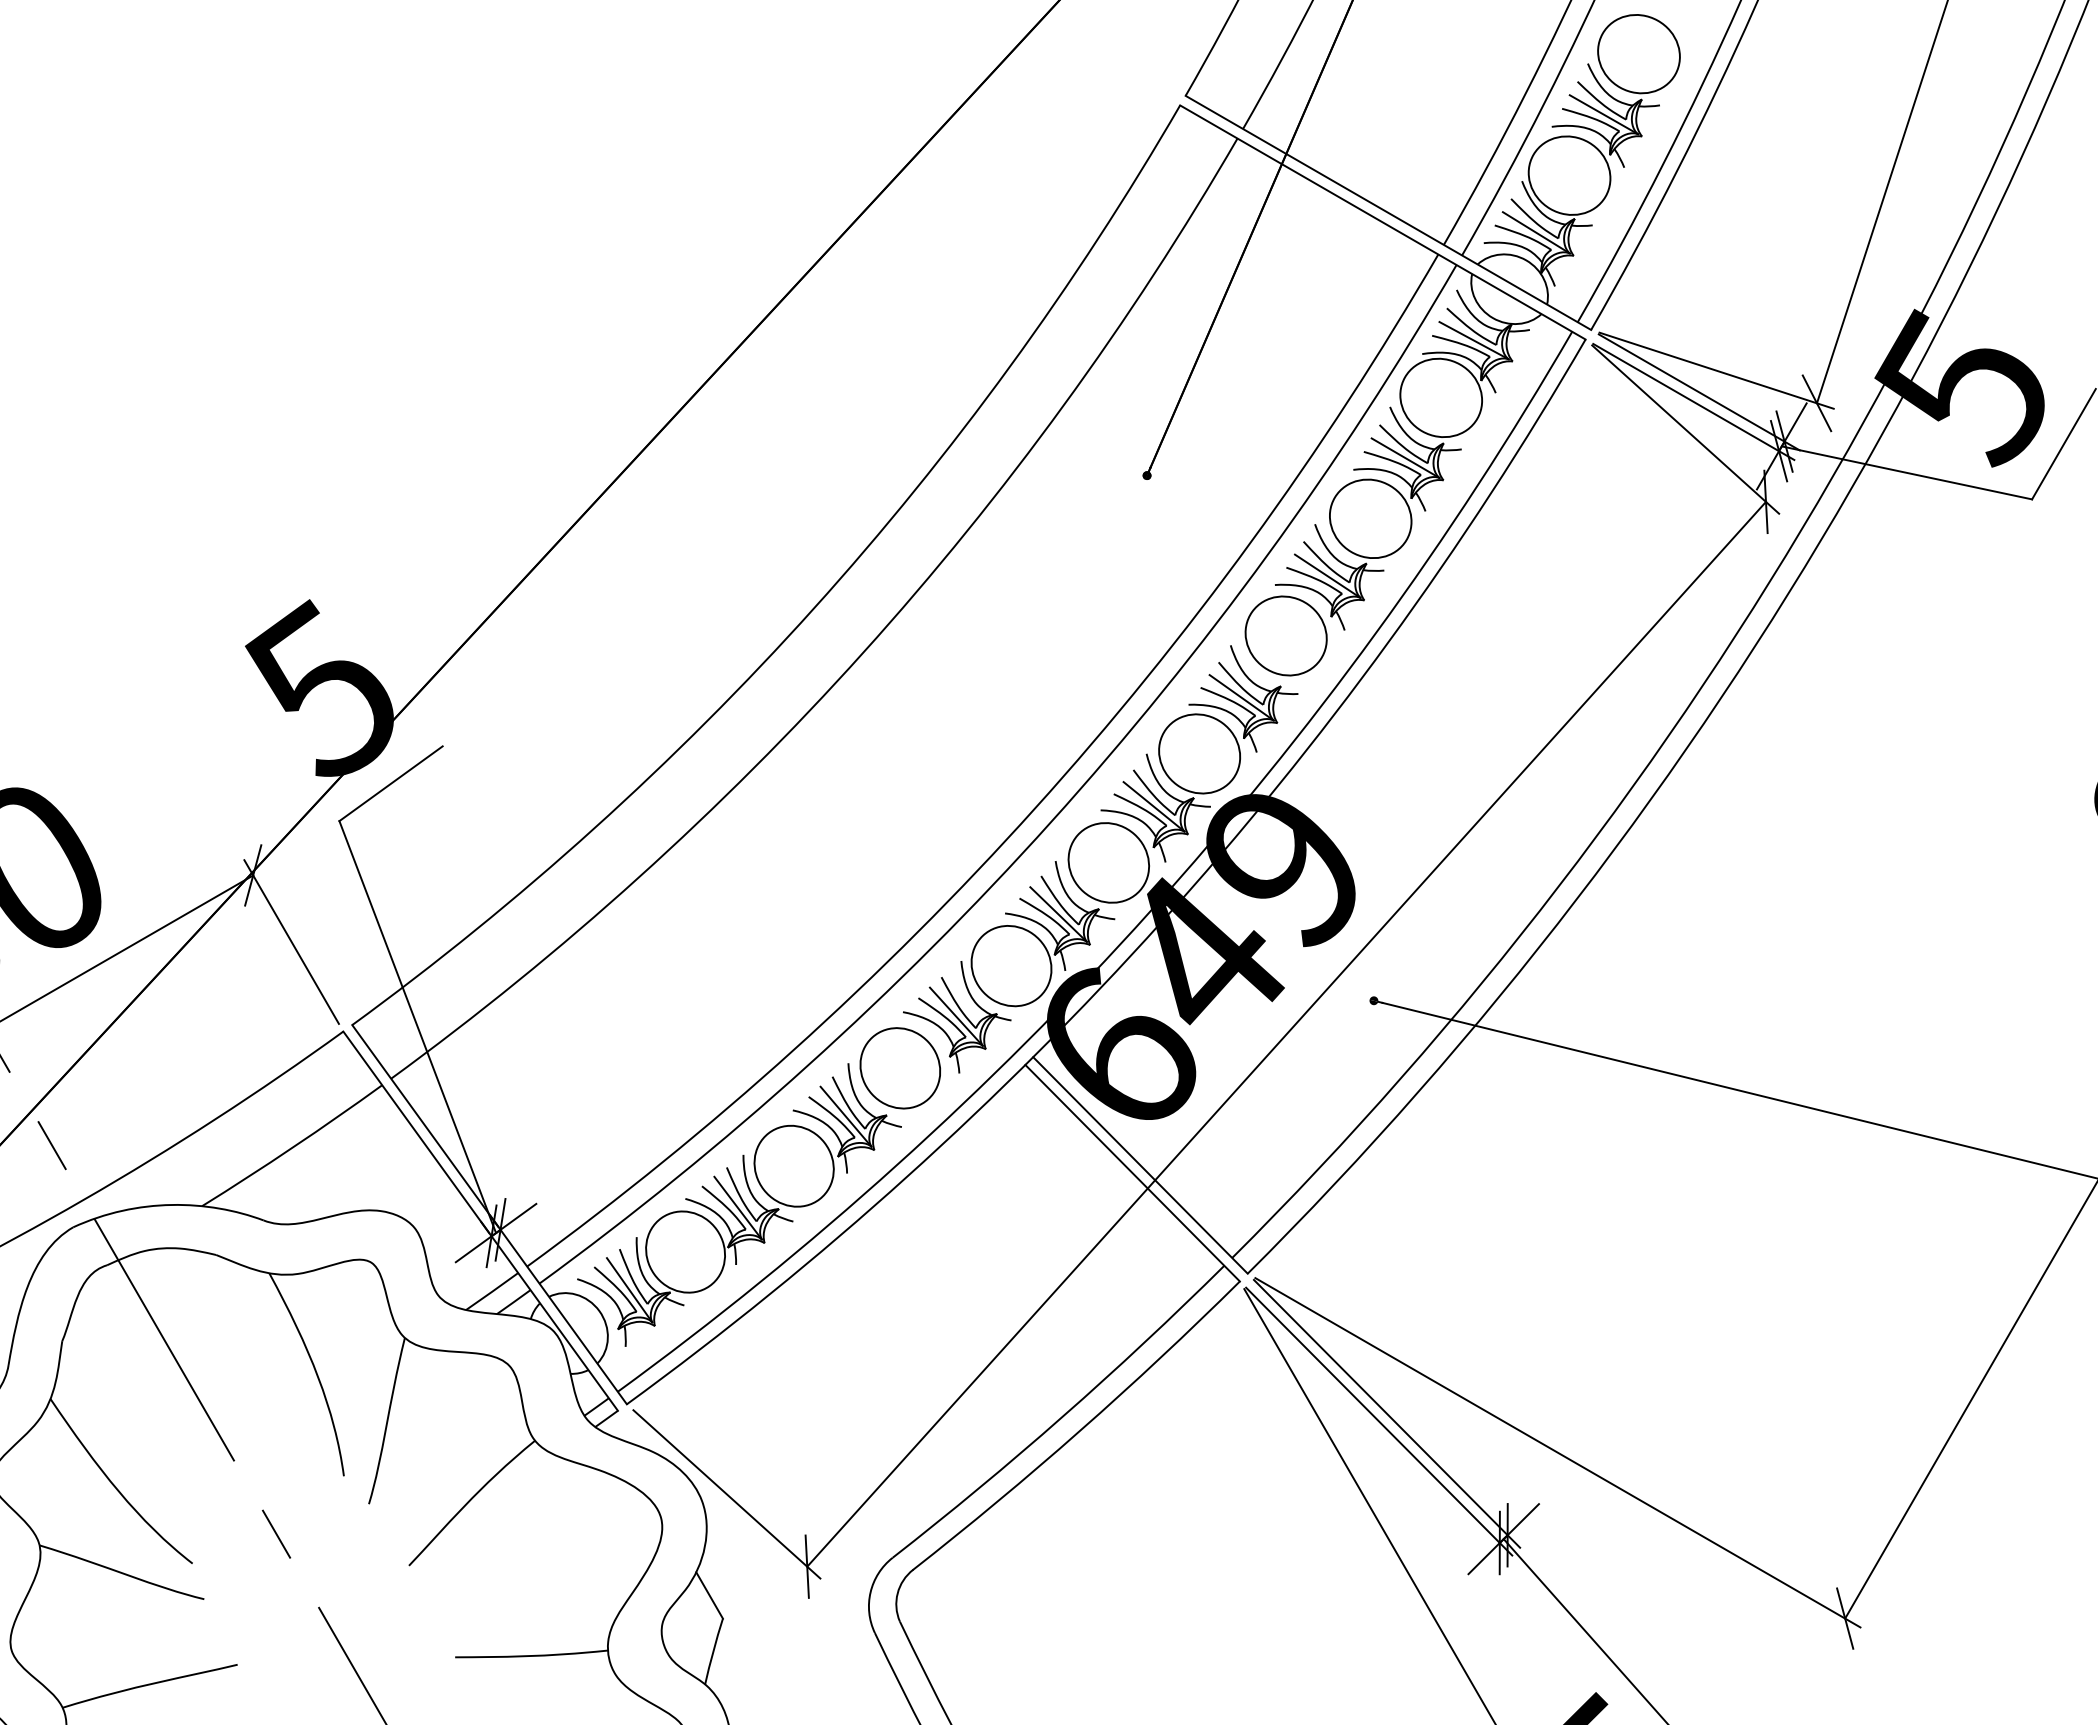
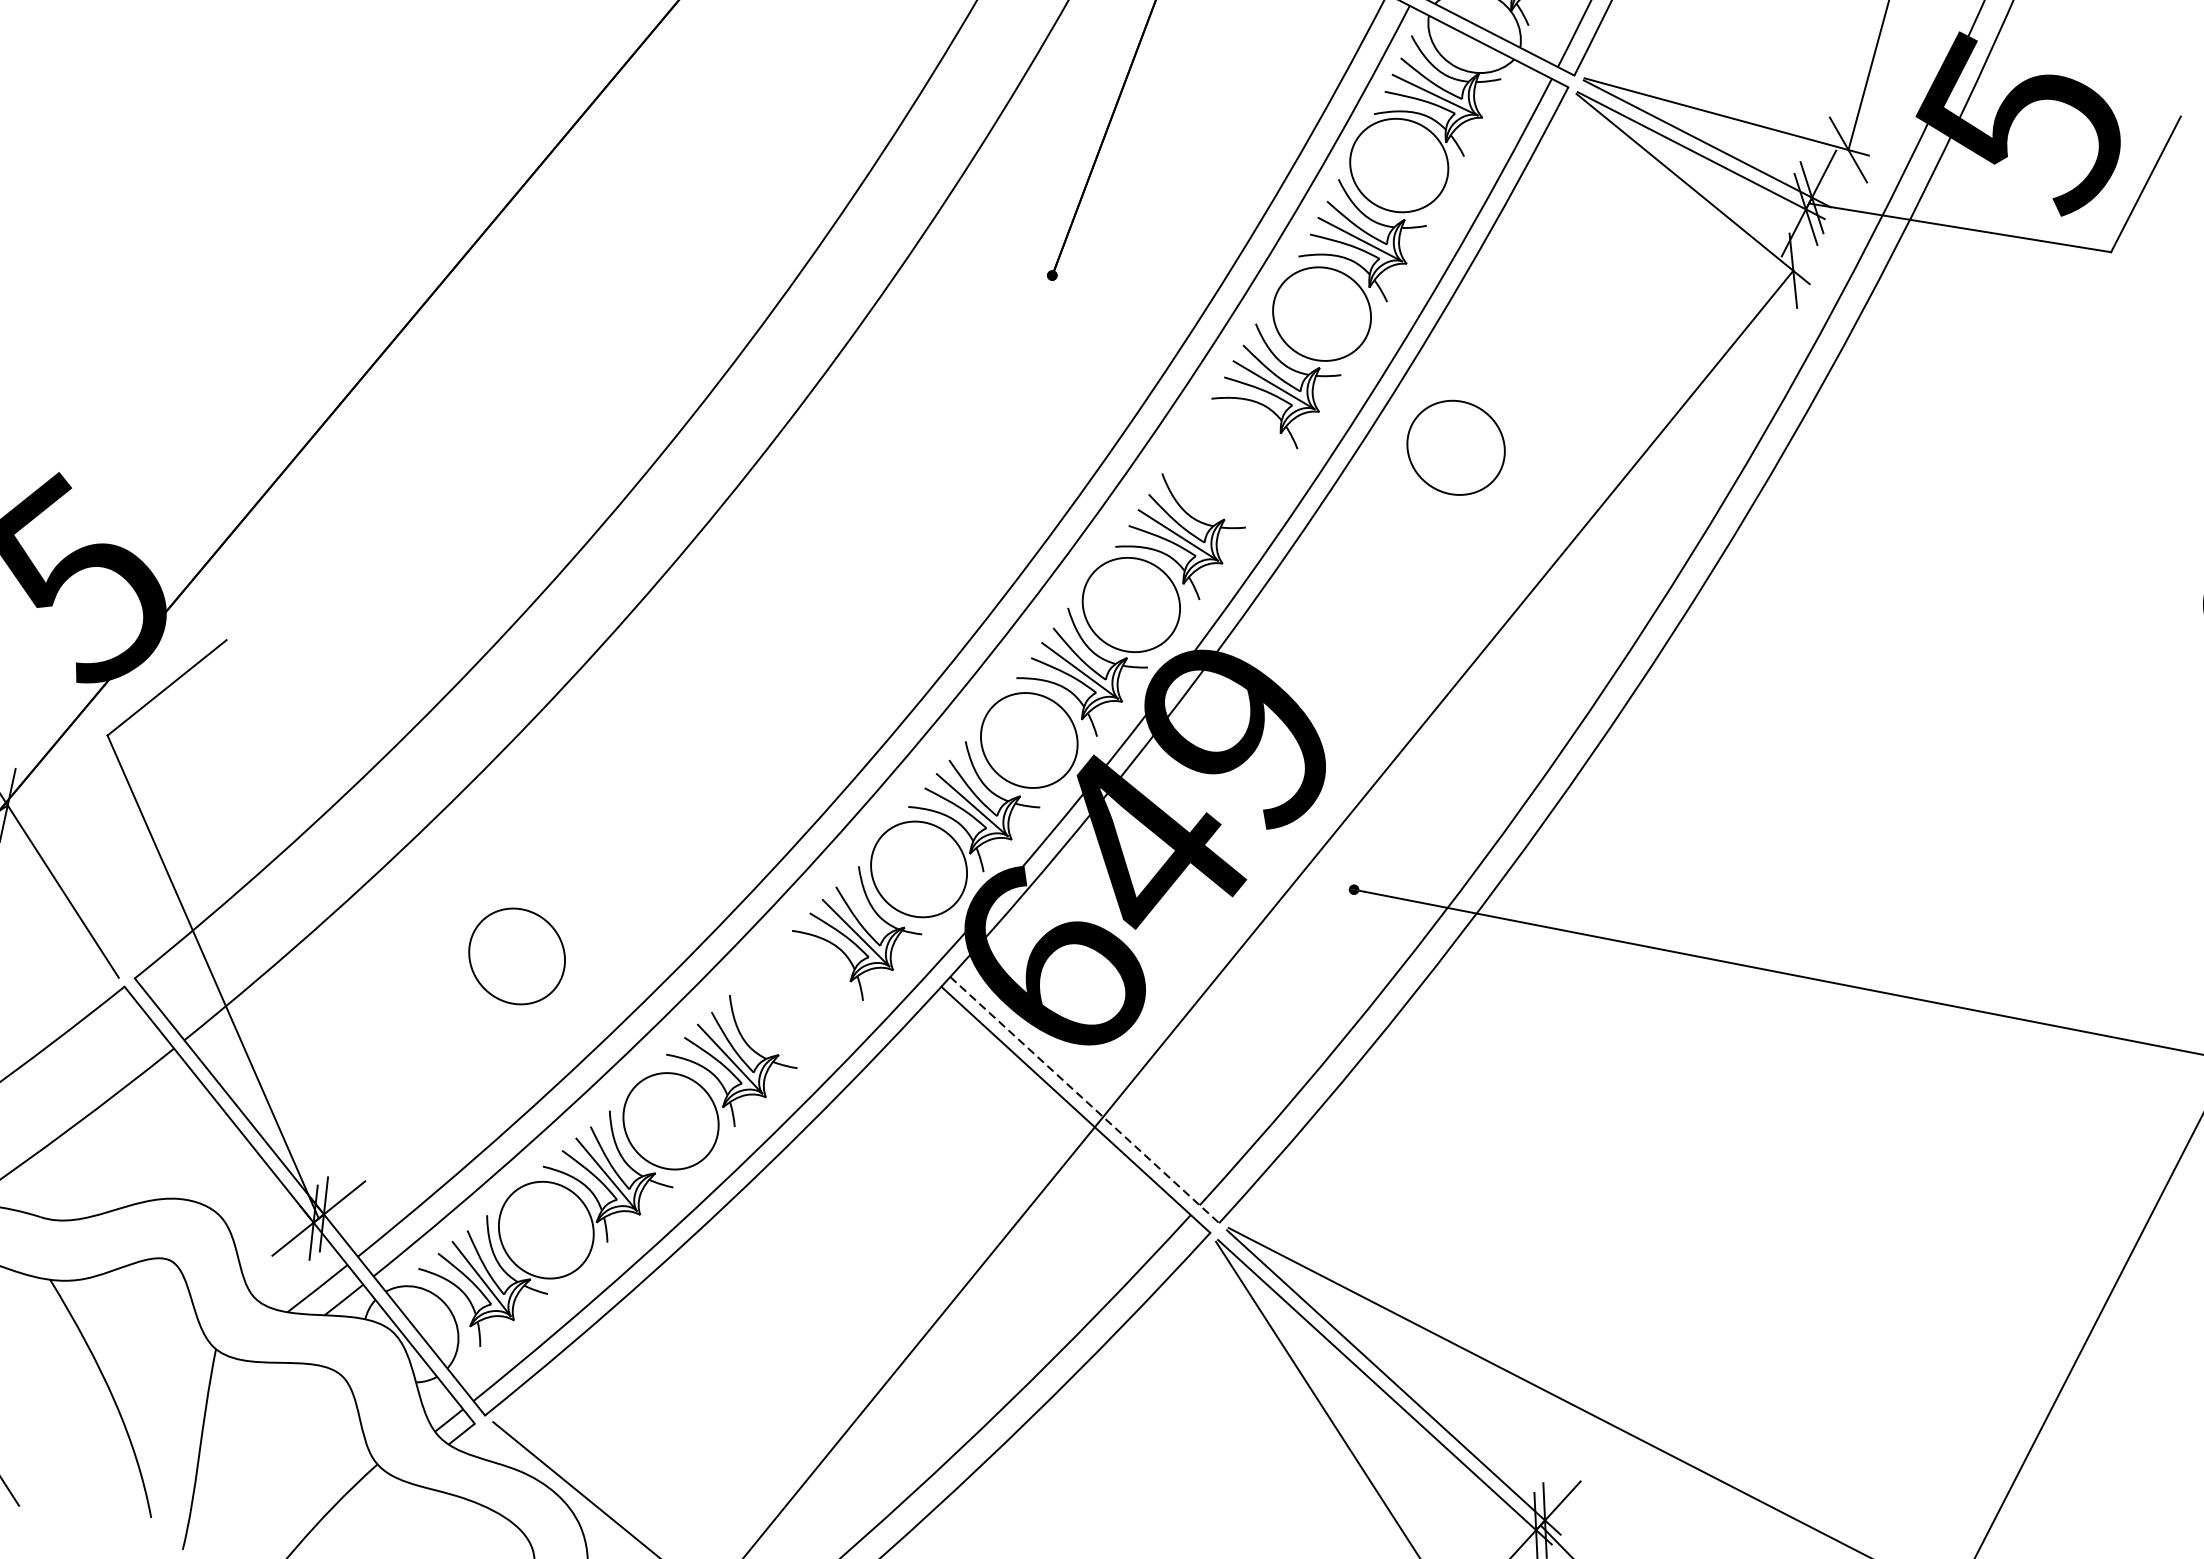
part: (1285, 635) -> (1455, 447), moved
part: (899, 1068) -> (516, 956), moved
line: (1140, 1165) -> (1084, 1100), solid -> dashed

